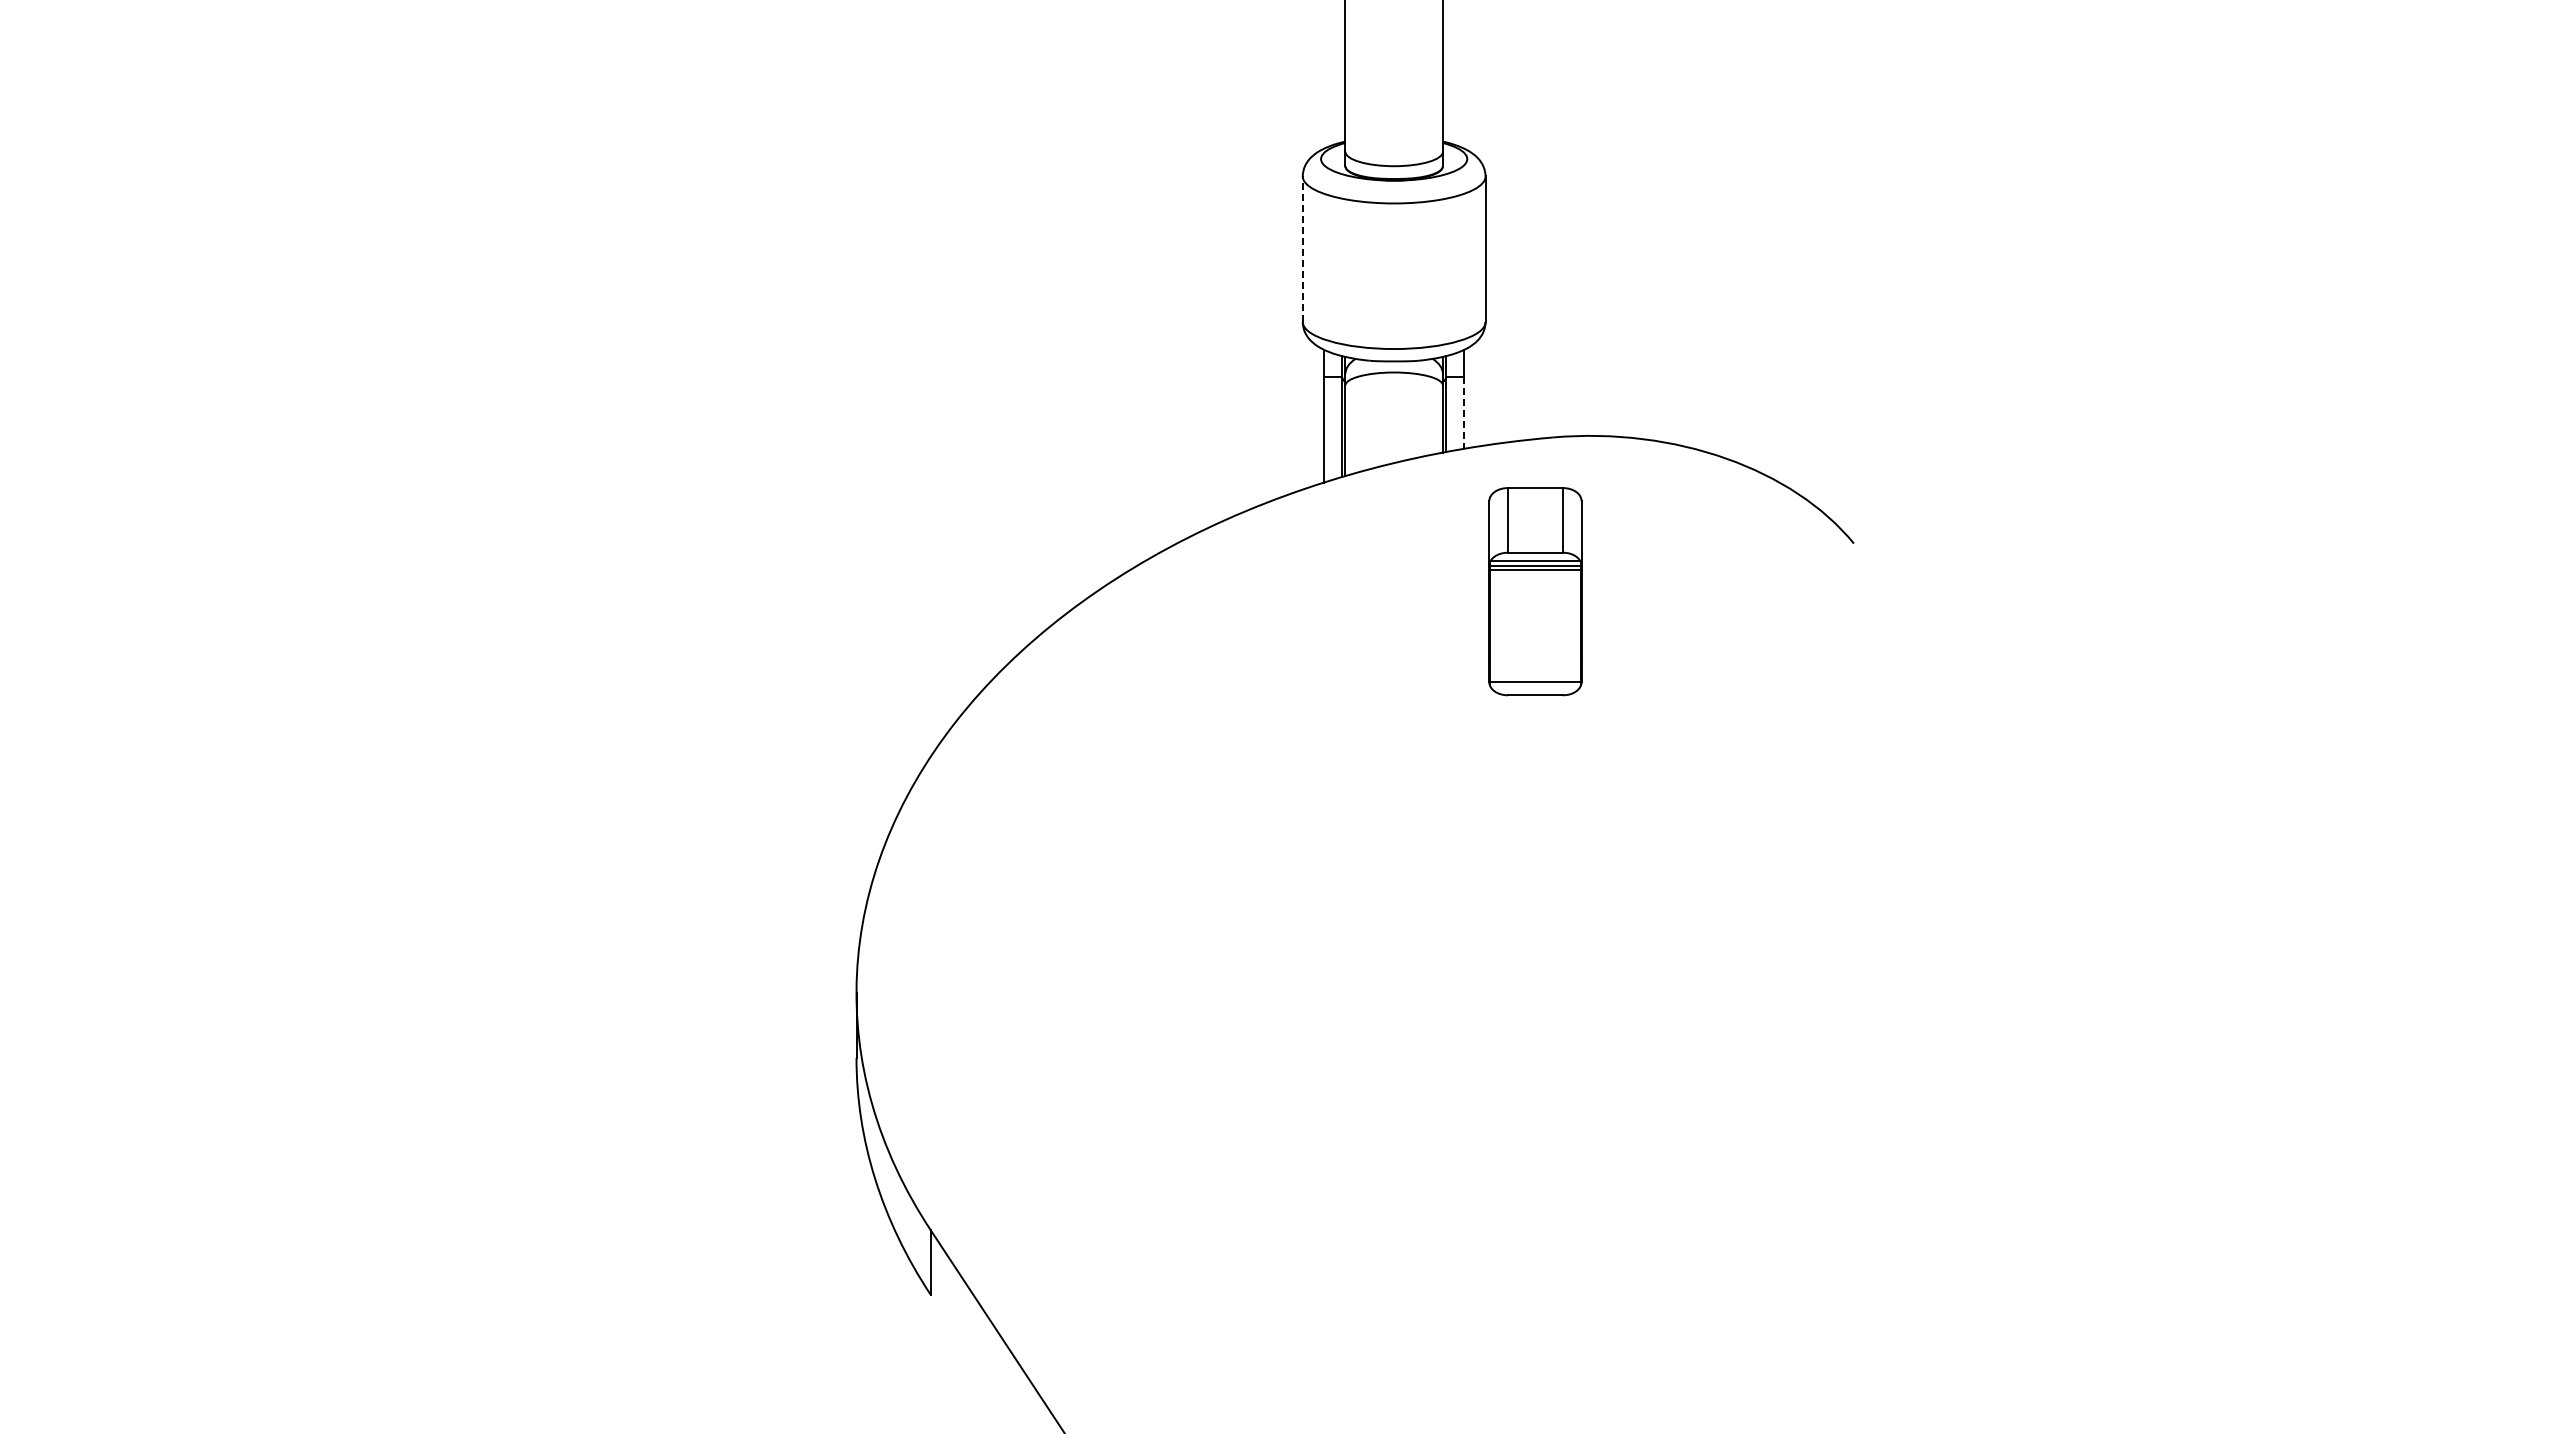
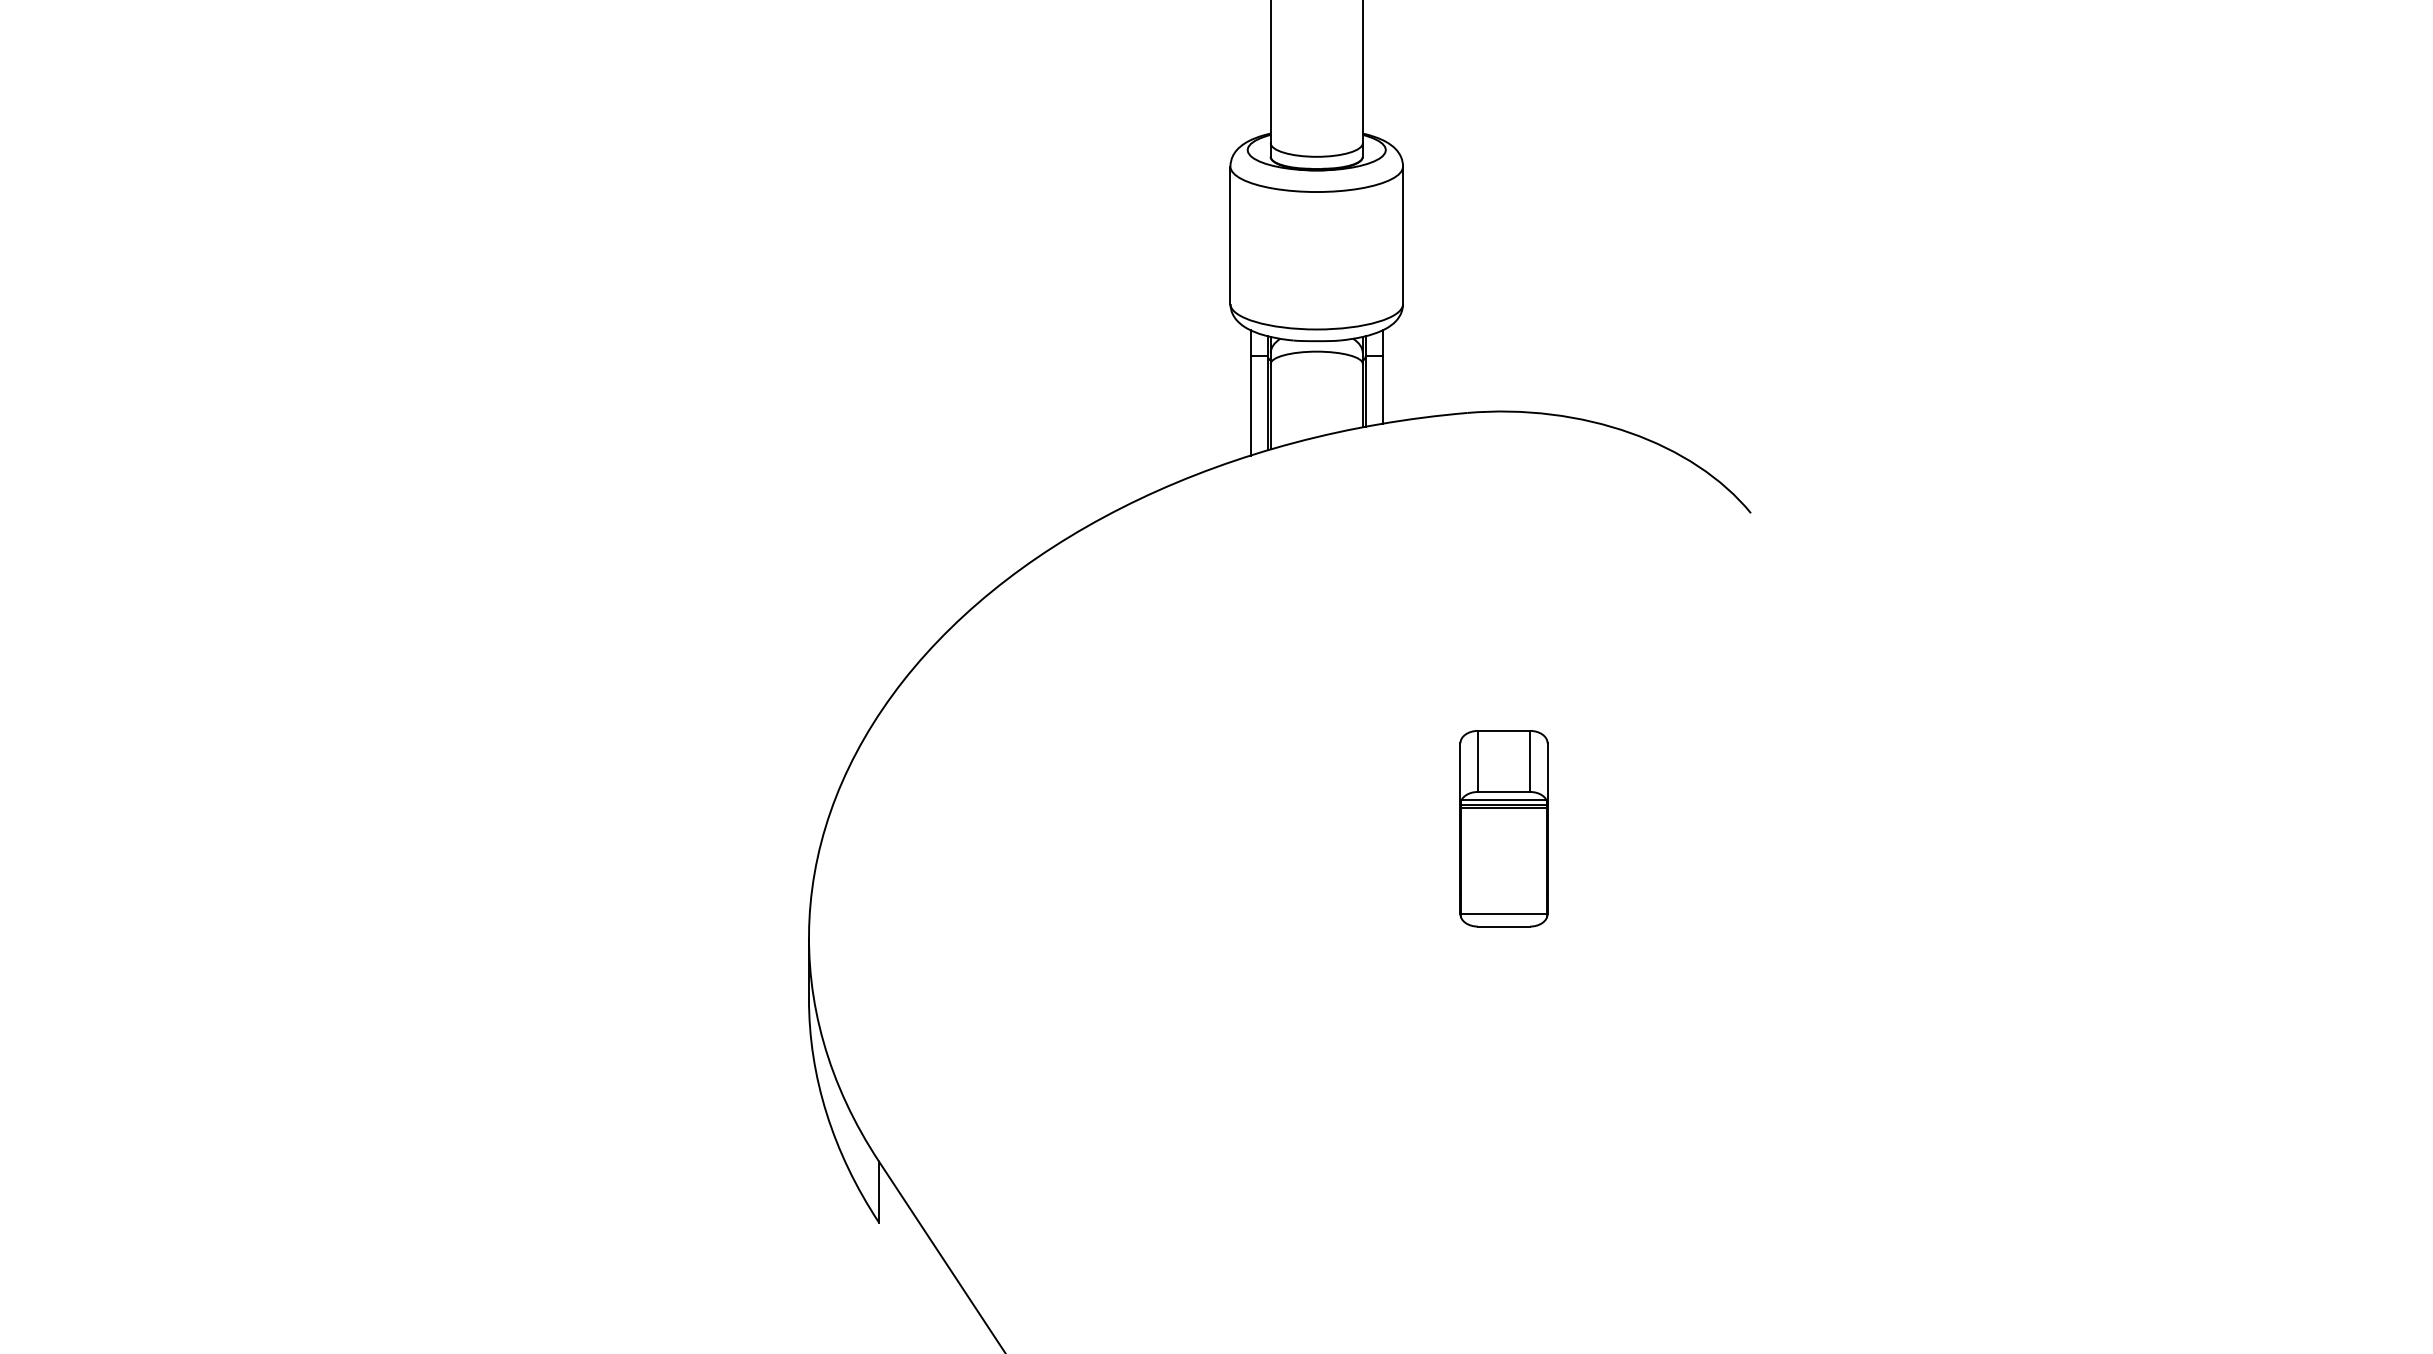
line: (1302, 249) -> (1230, 235), dashed -> solid
line: (1464, 413) -> (1383, 390), dashed -> solid
part: (1535, 591) -> (1504, 828), moved

